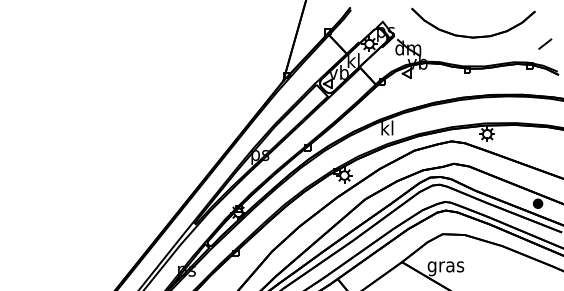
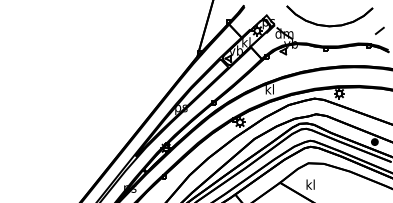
text: (445, 266) -> (310, 185), gras -> kl

